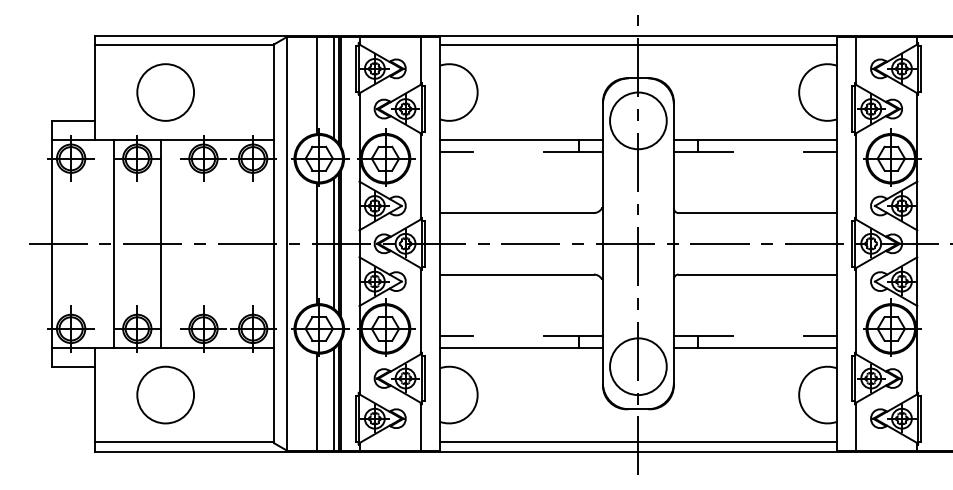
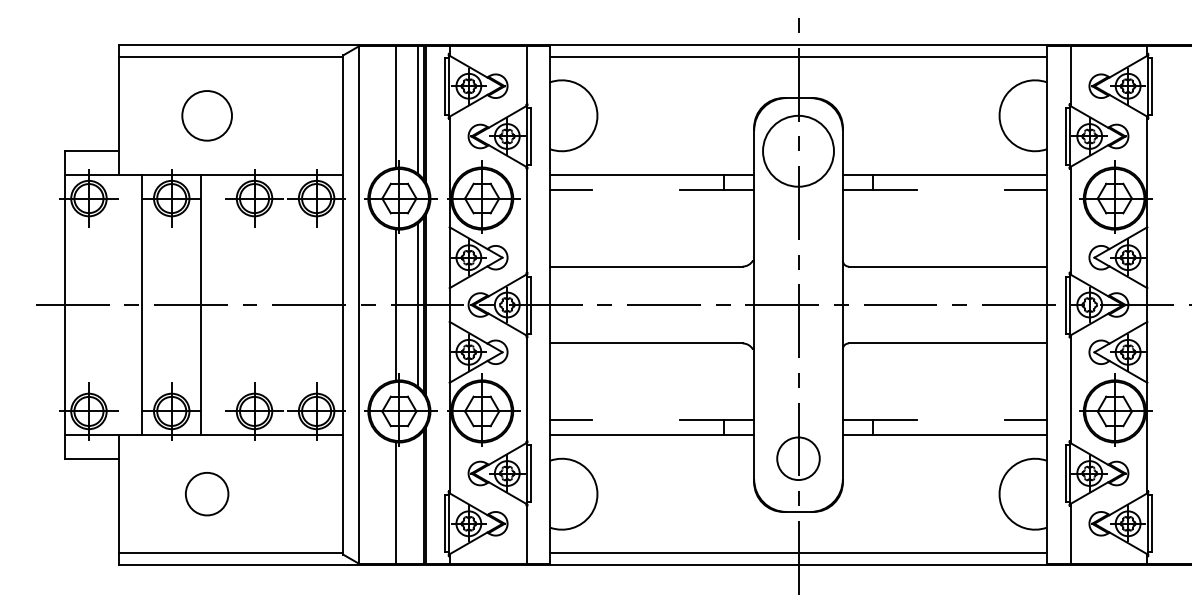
circle: (165, 92) -> (206, 115), size x0.7
circle: (638, 366) -> (798, 458), size x0.6
circle: (165, 394) -> (206, 493), size x0.6
line: (333, 399) -> (417, 499), removed

